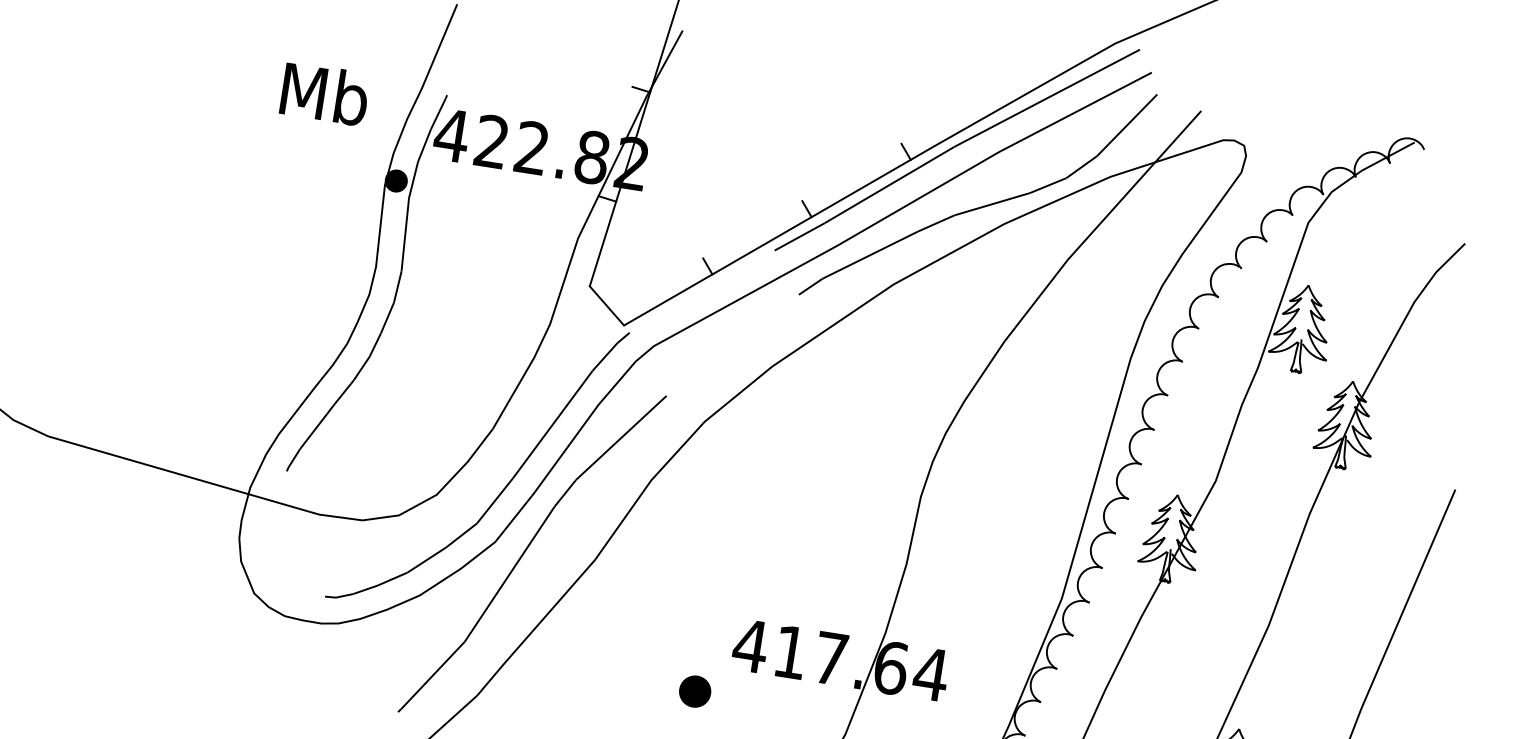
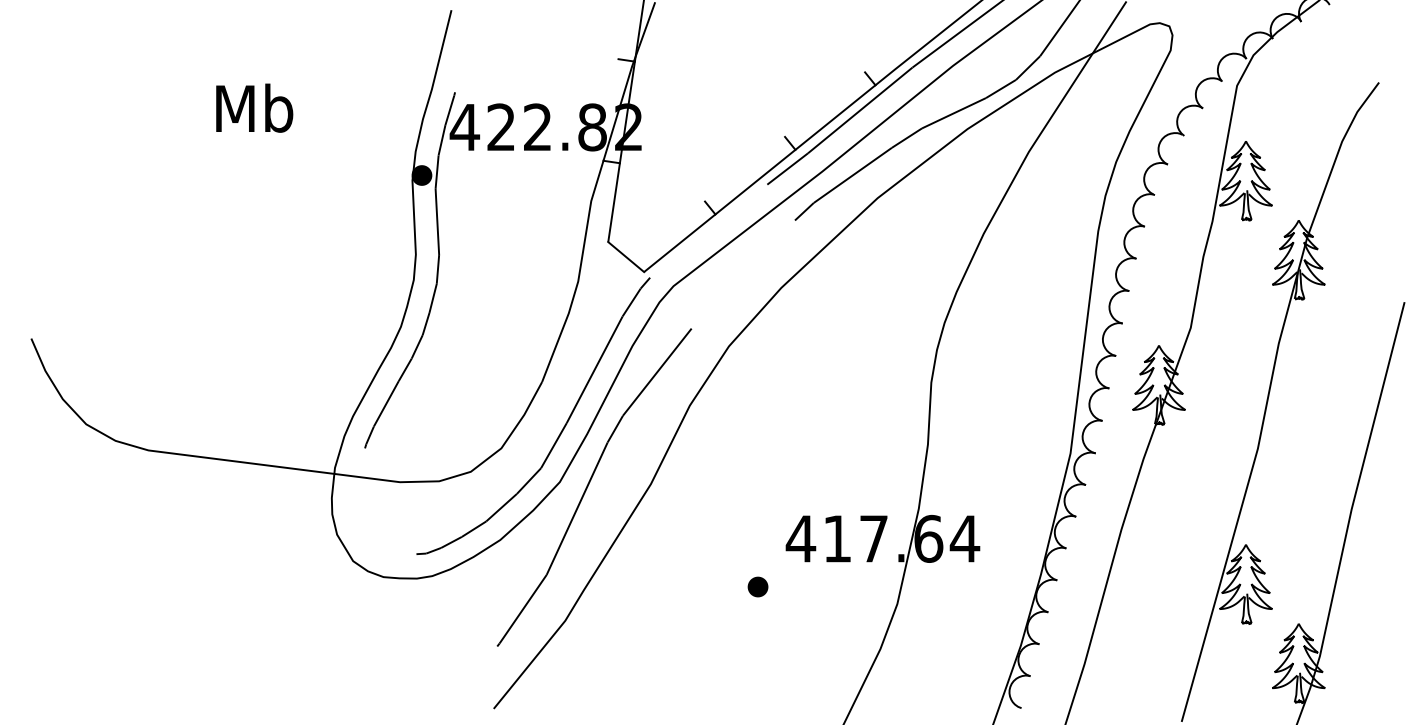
text: (325, 93) -> (254, 107), moved
part: (694, 690) -> (757, 586), size x0.71

